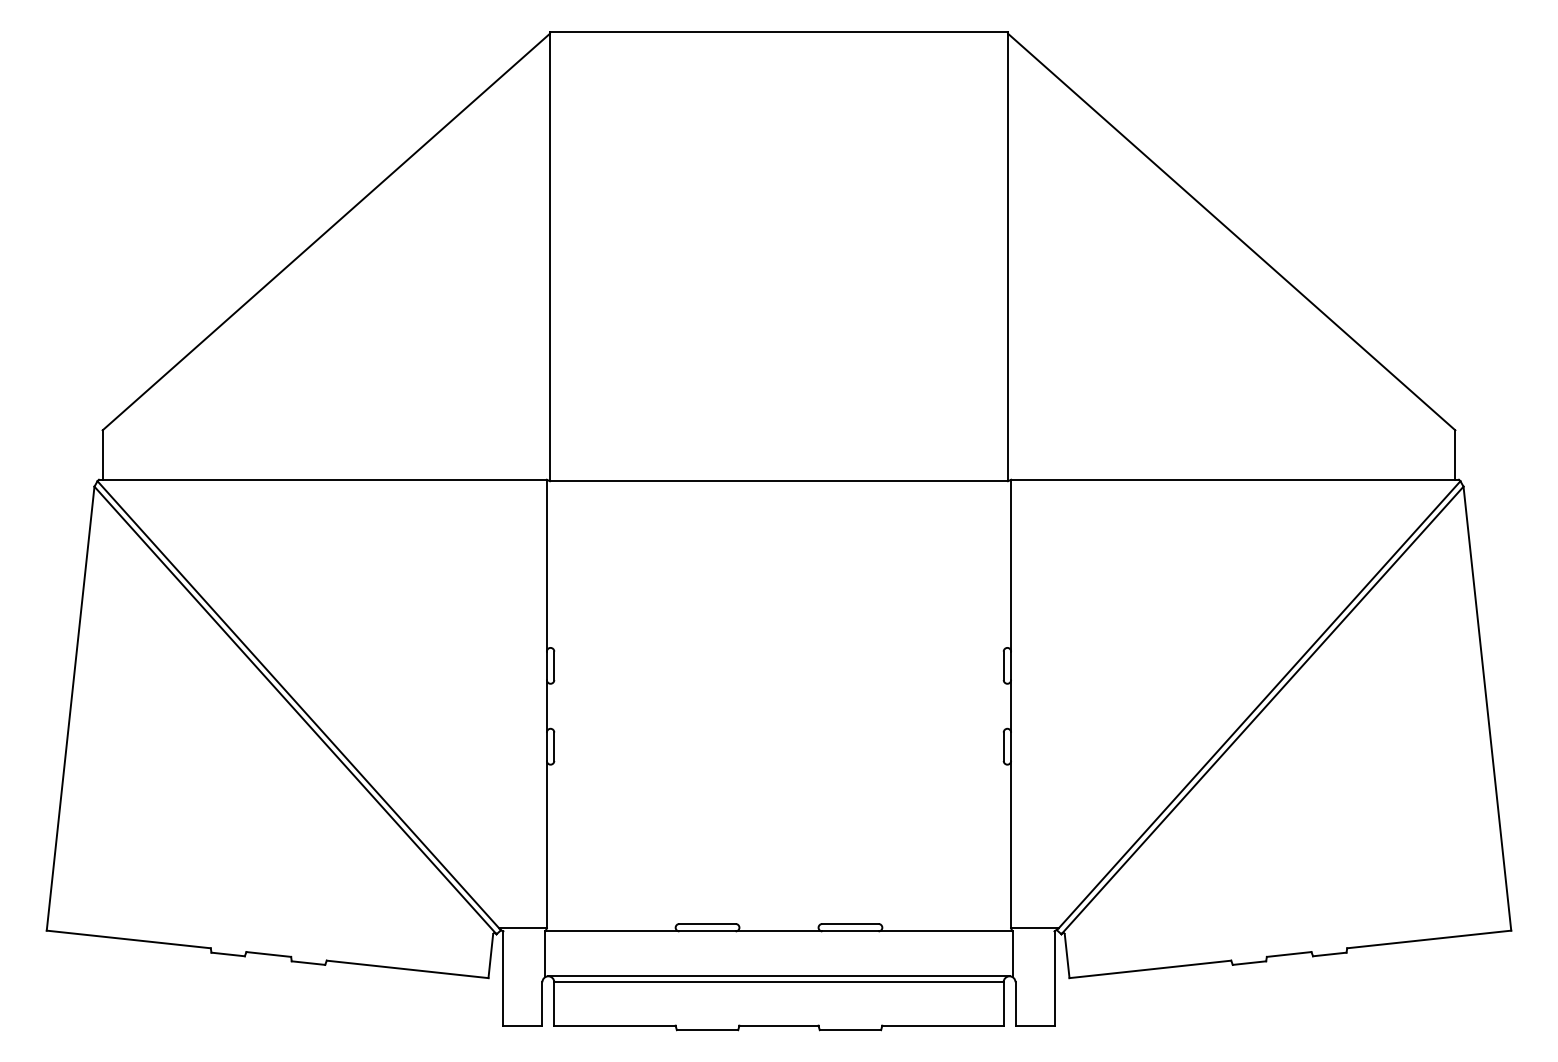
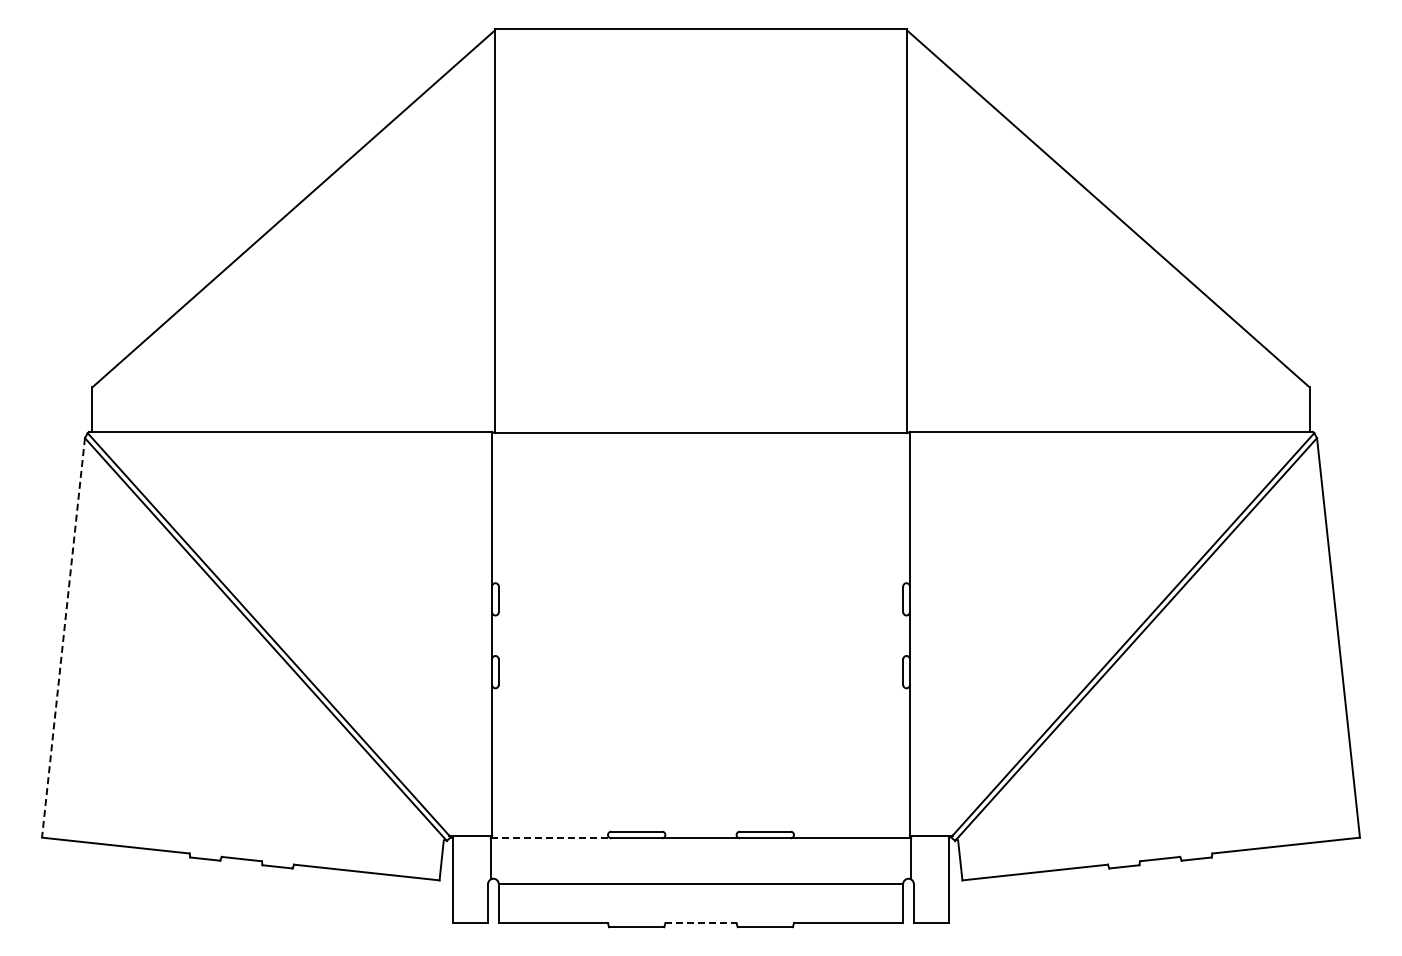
line: (70, 708) -> (63, 637), solid -> dashed
line: (612, 931) -> (551, 838), solid -> dashed
line: (778, 976) -> (700, 878), removed
line: (778, 1026) -> (700, 923), solid -> dashed

